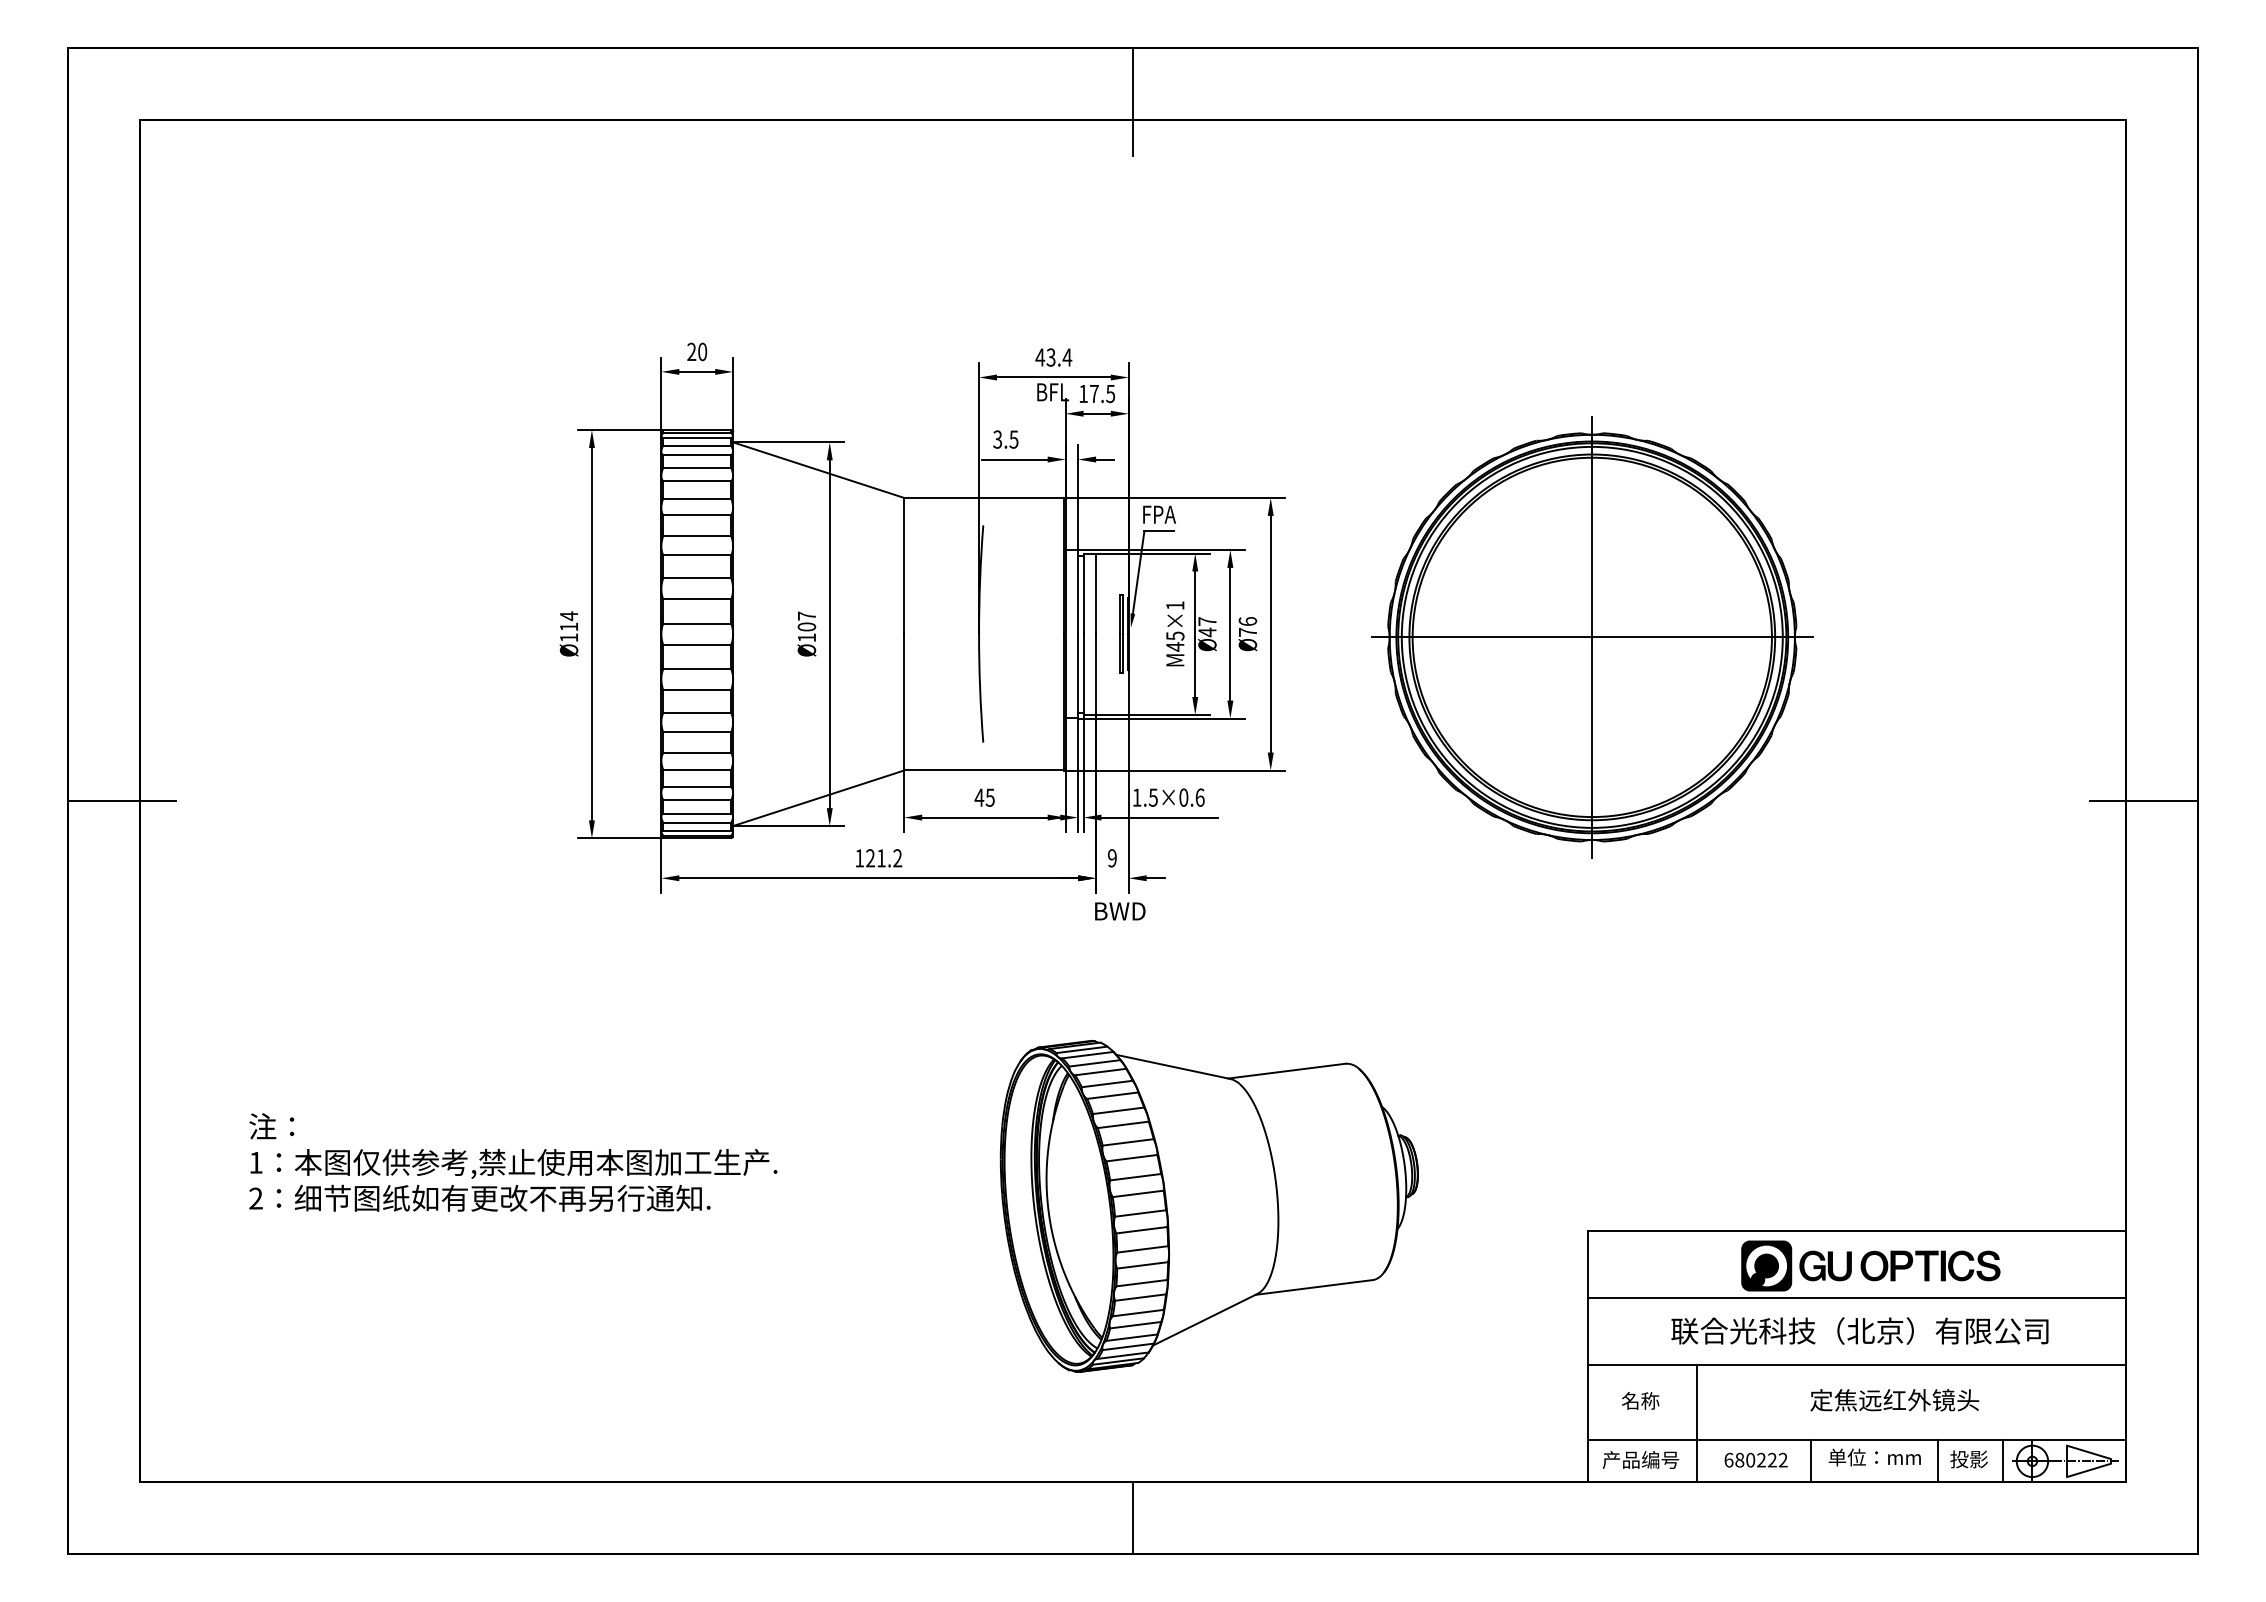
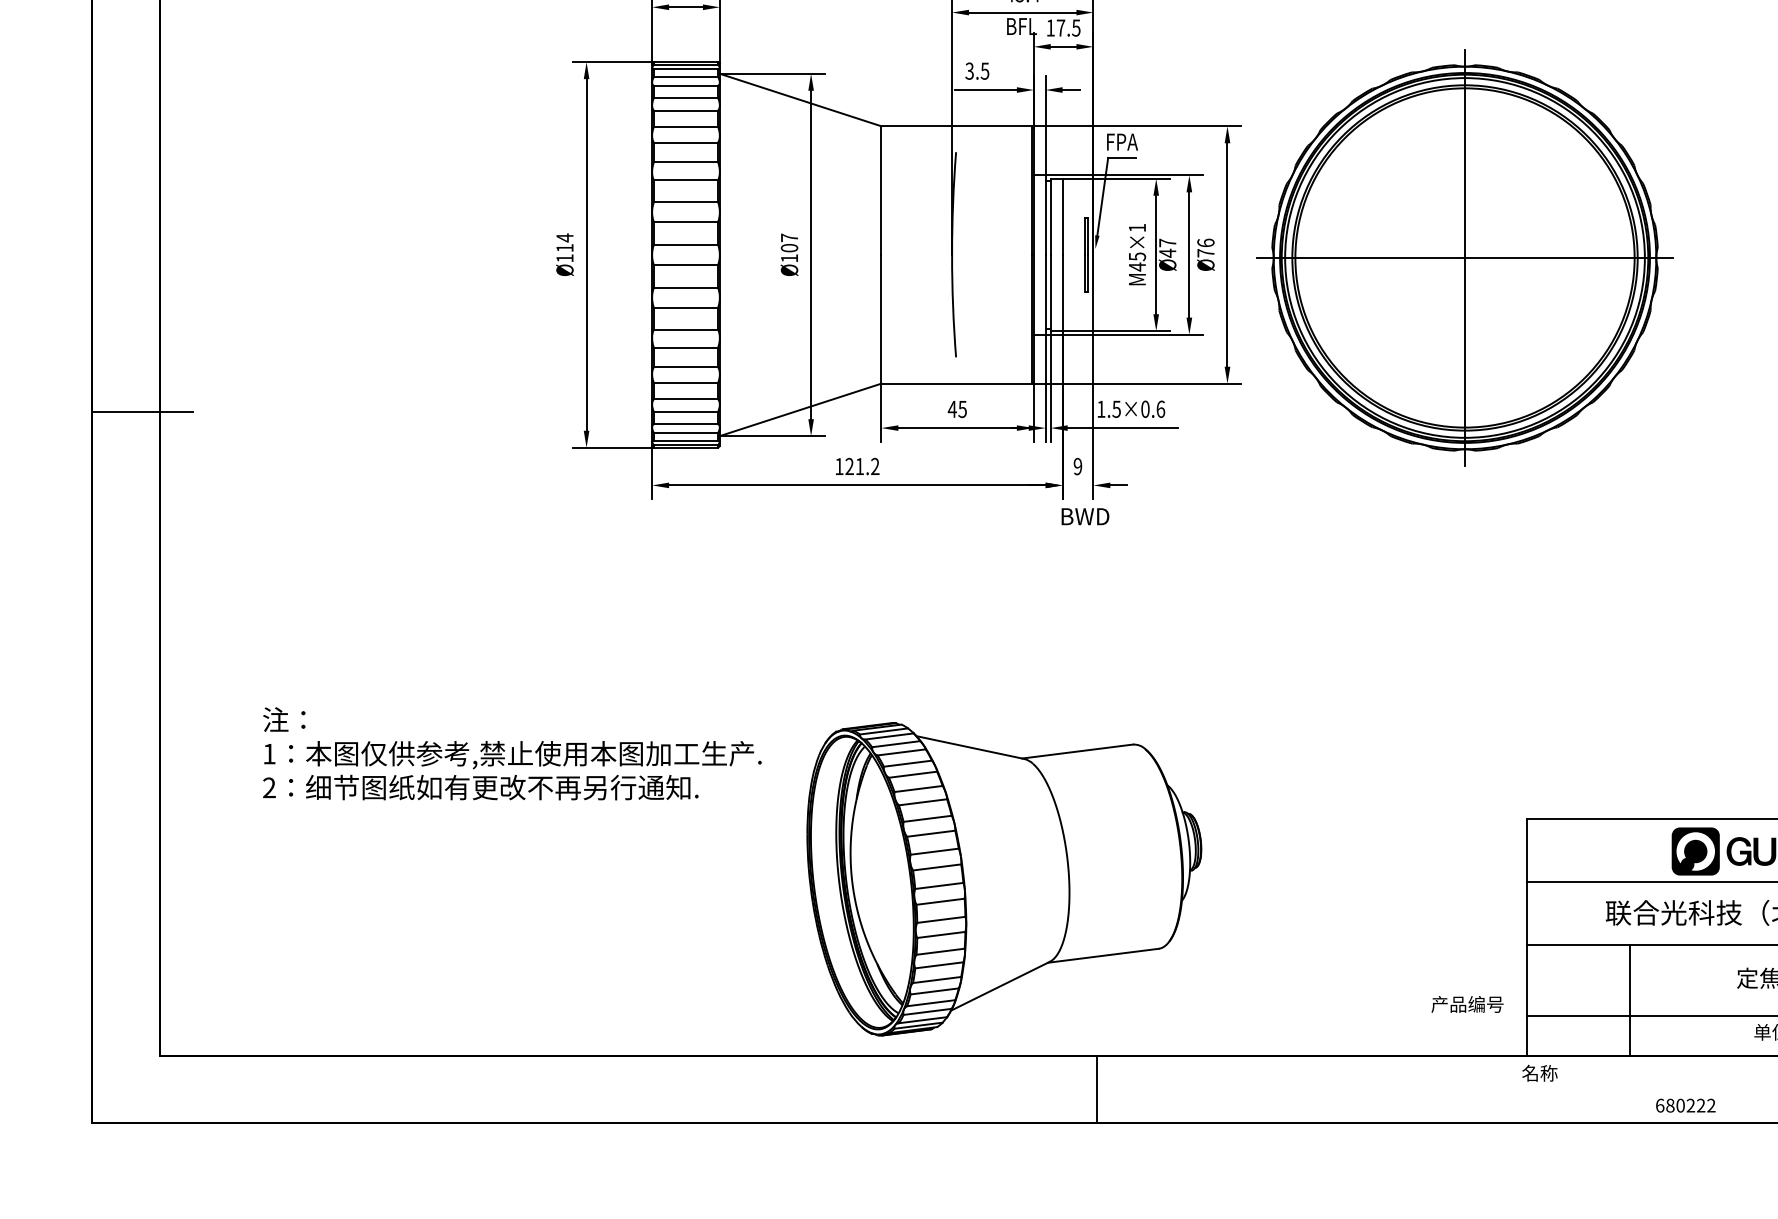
part: (1592, 637) -> (1465, 258), moved
part: (1208, 1206) -> (1003, 879), moved
text: (1640, 1400) -> (1539, 1072), moved
text: (1641, 1459) -> (1468, 1003), moved
text: (1755, 1459) -> (1685, 1105), moved
line: (1811, 1461) -> (1738, 1036), removed

